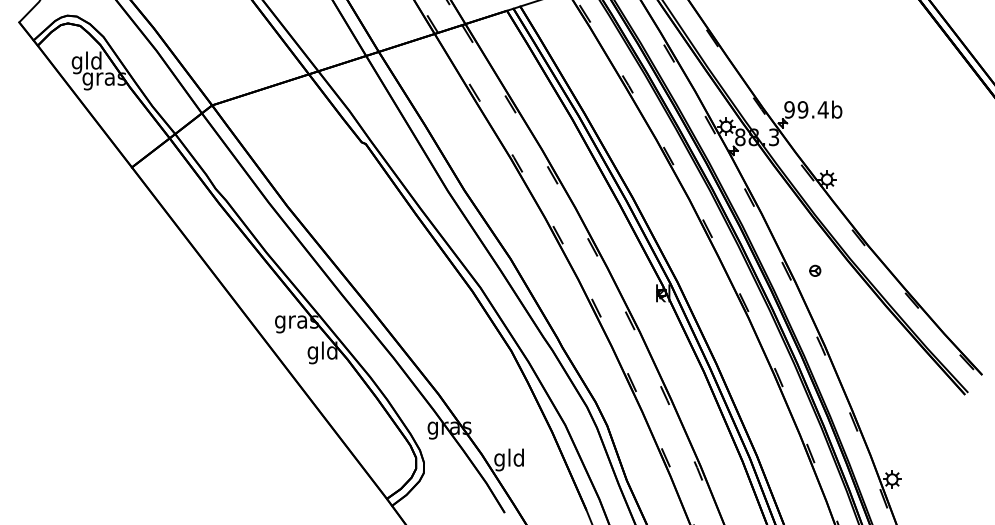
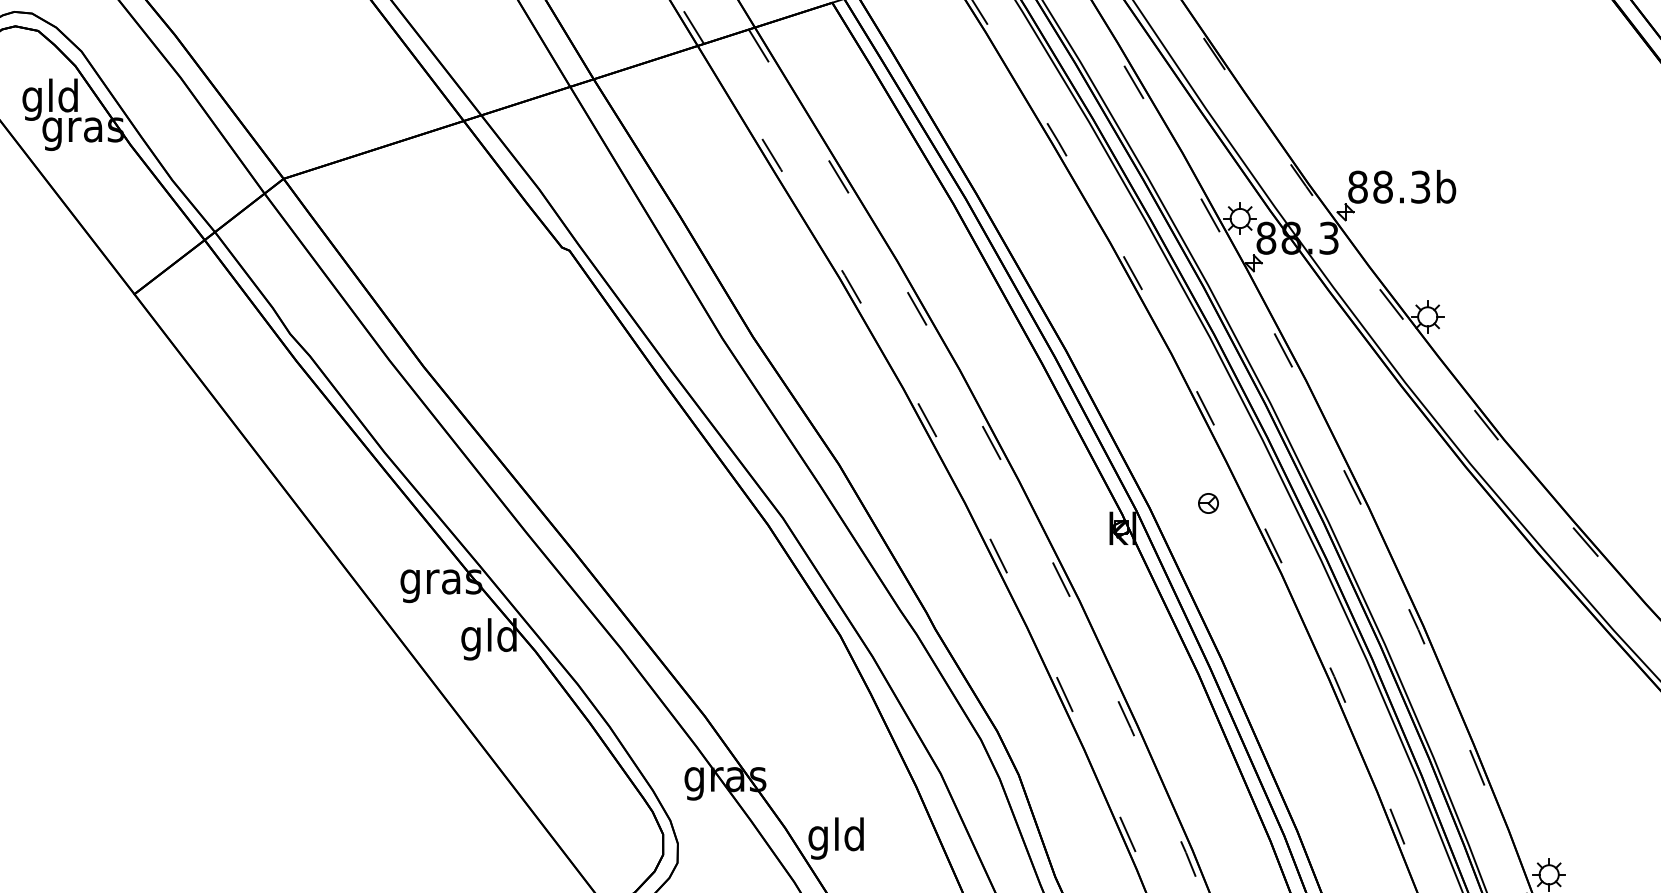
text: (806, 109) -> (1389, 186), 99.4b -> 88.3b
part: (815, 270) -> (1208, 502), moved

